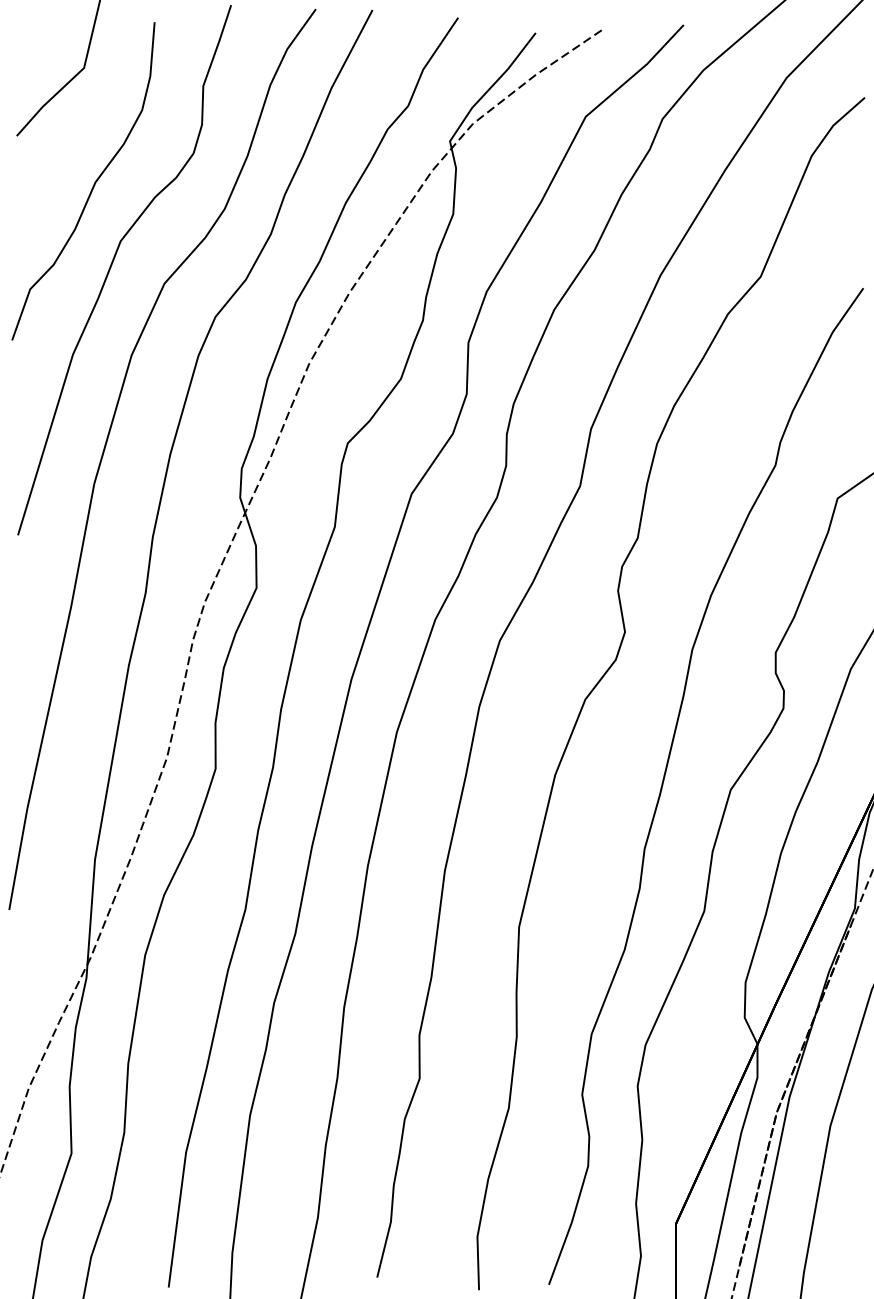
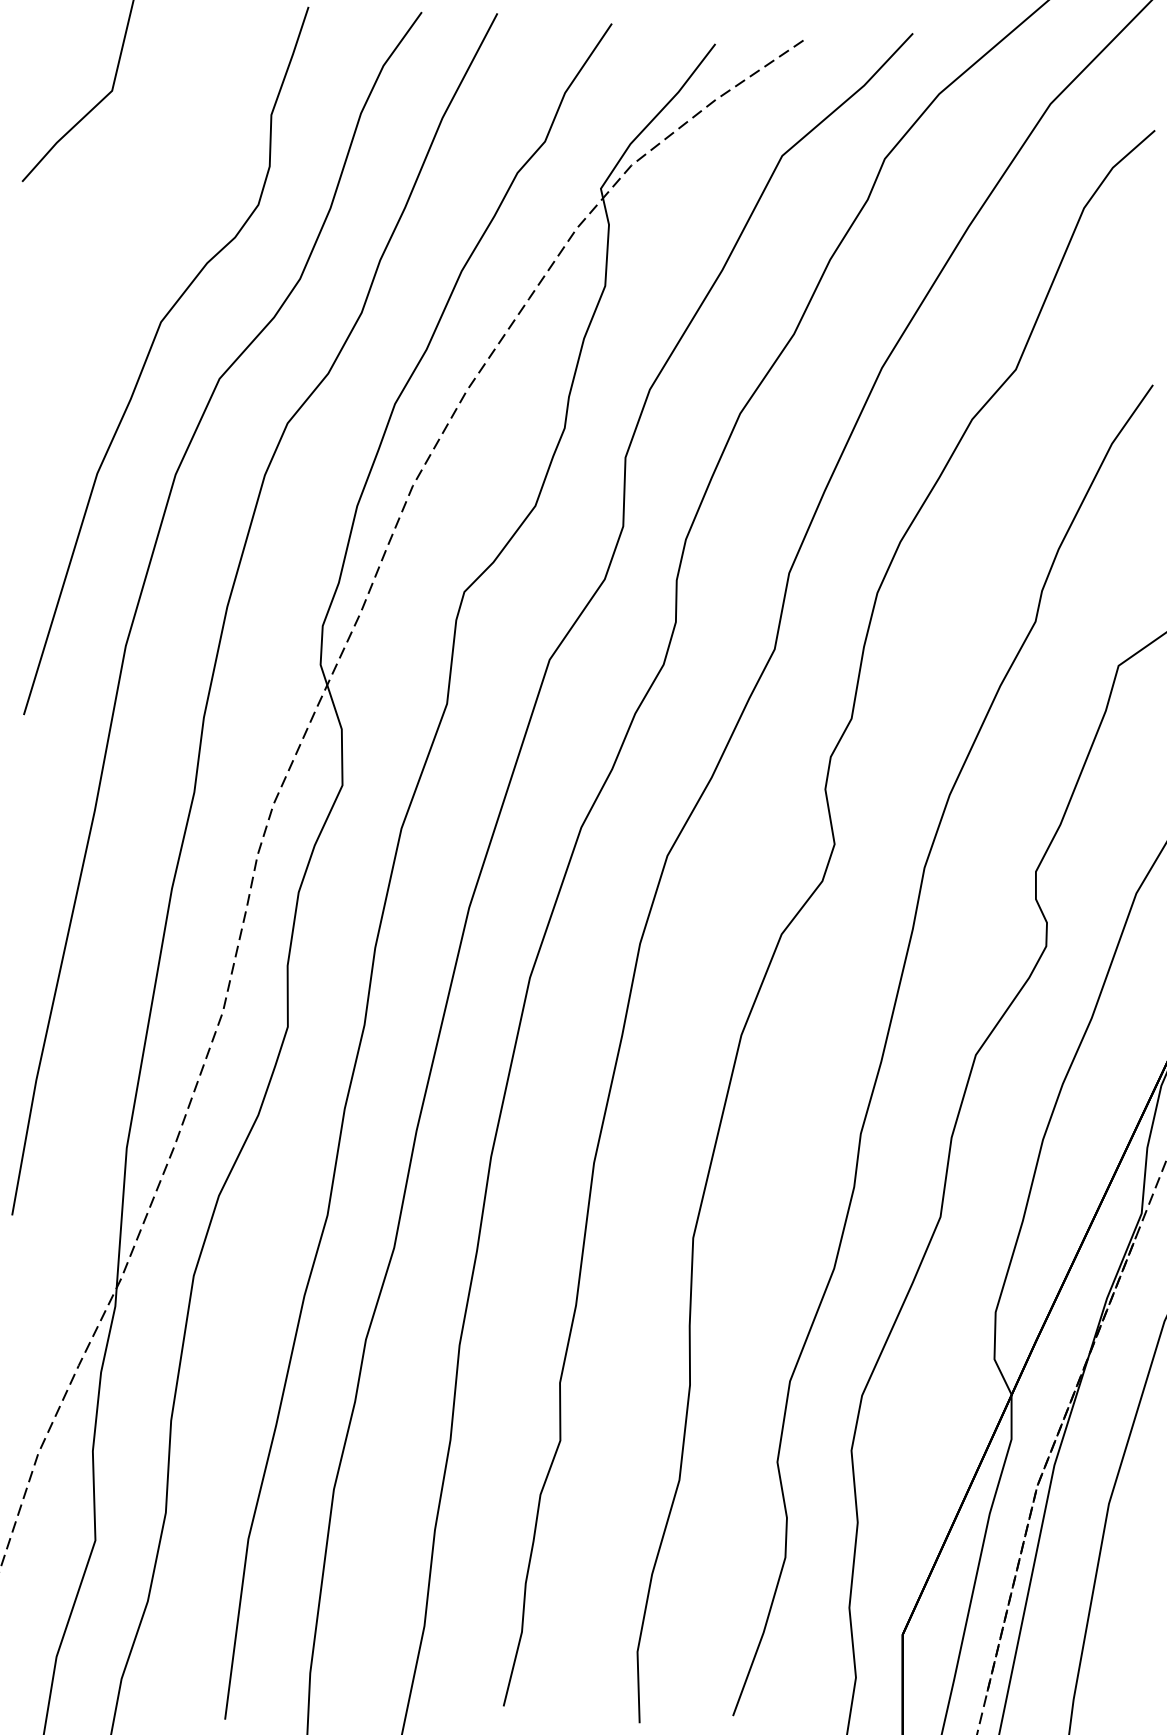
curve: (93, 185) -> (124, 247), removed

